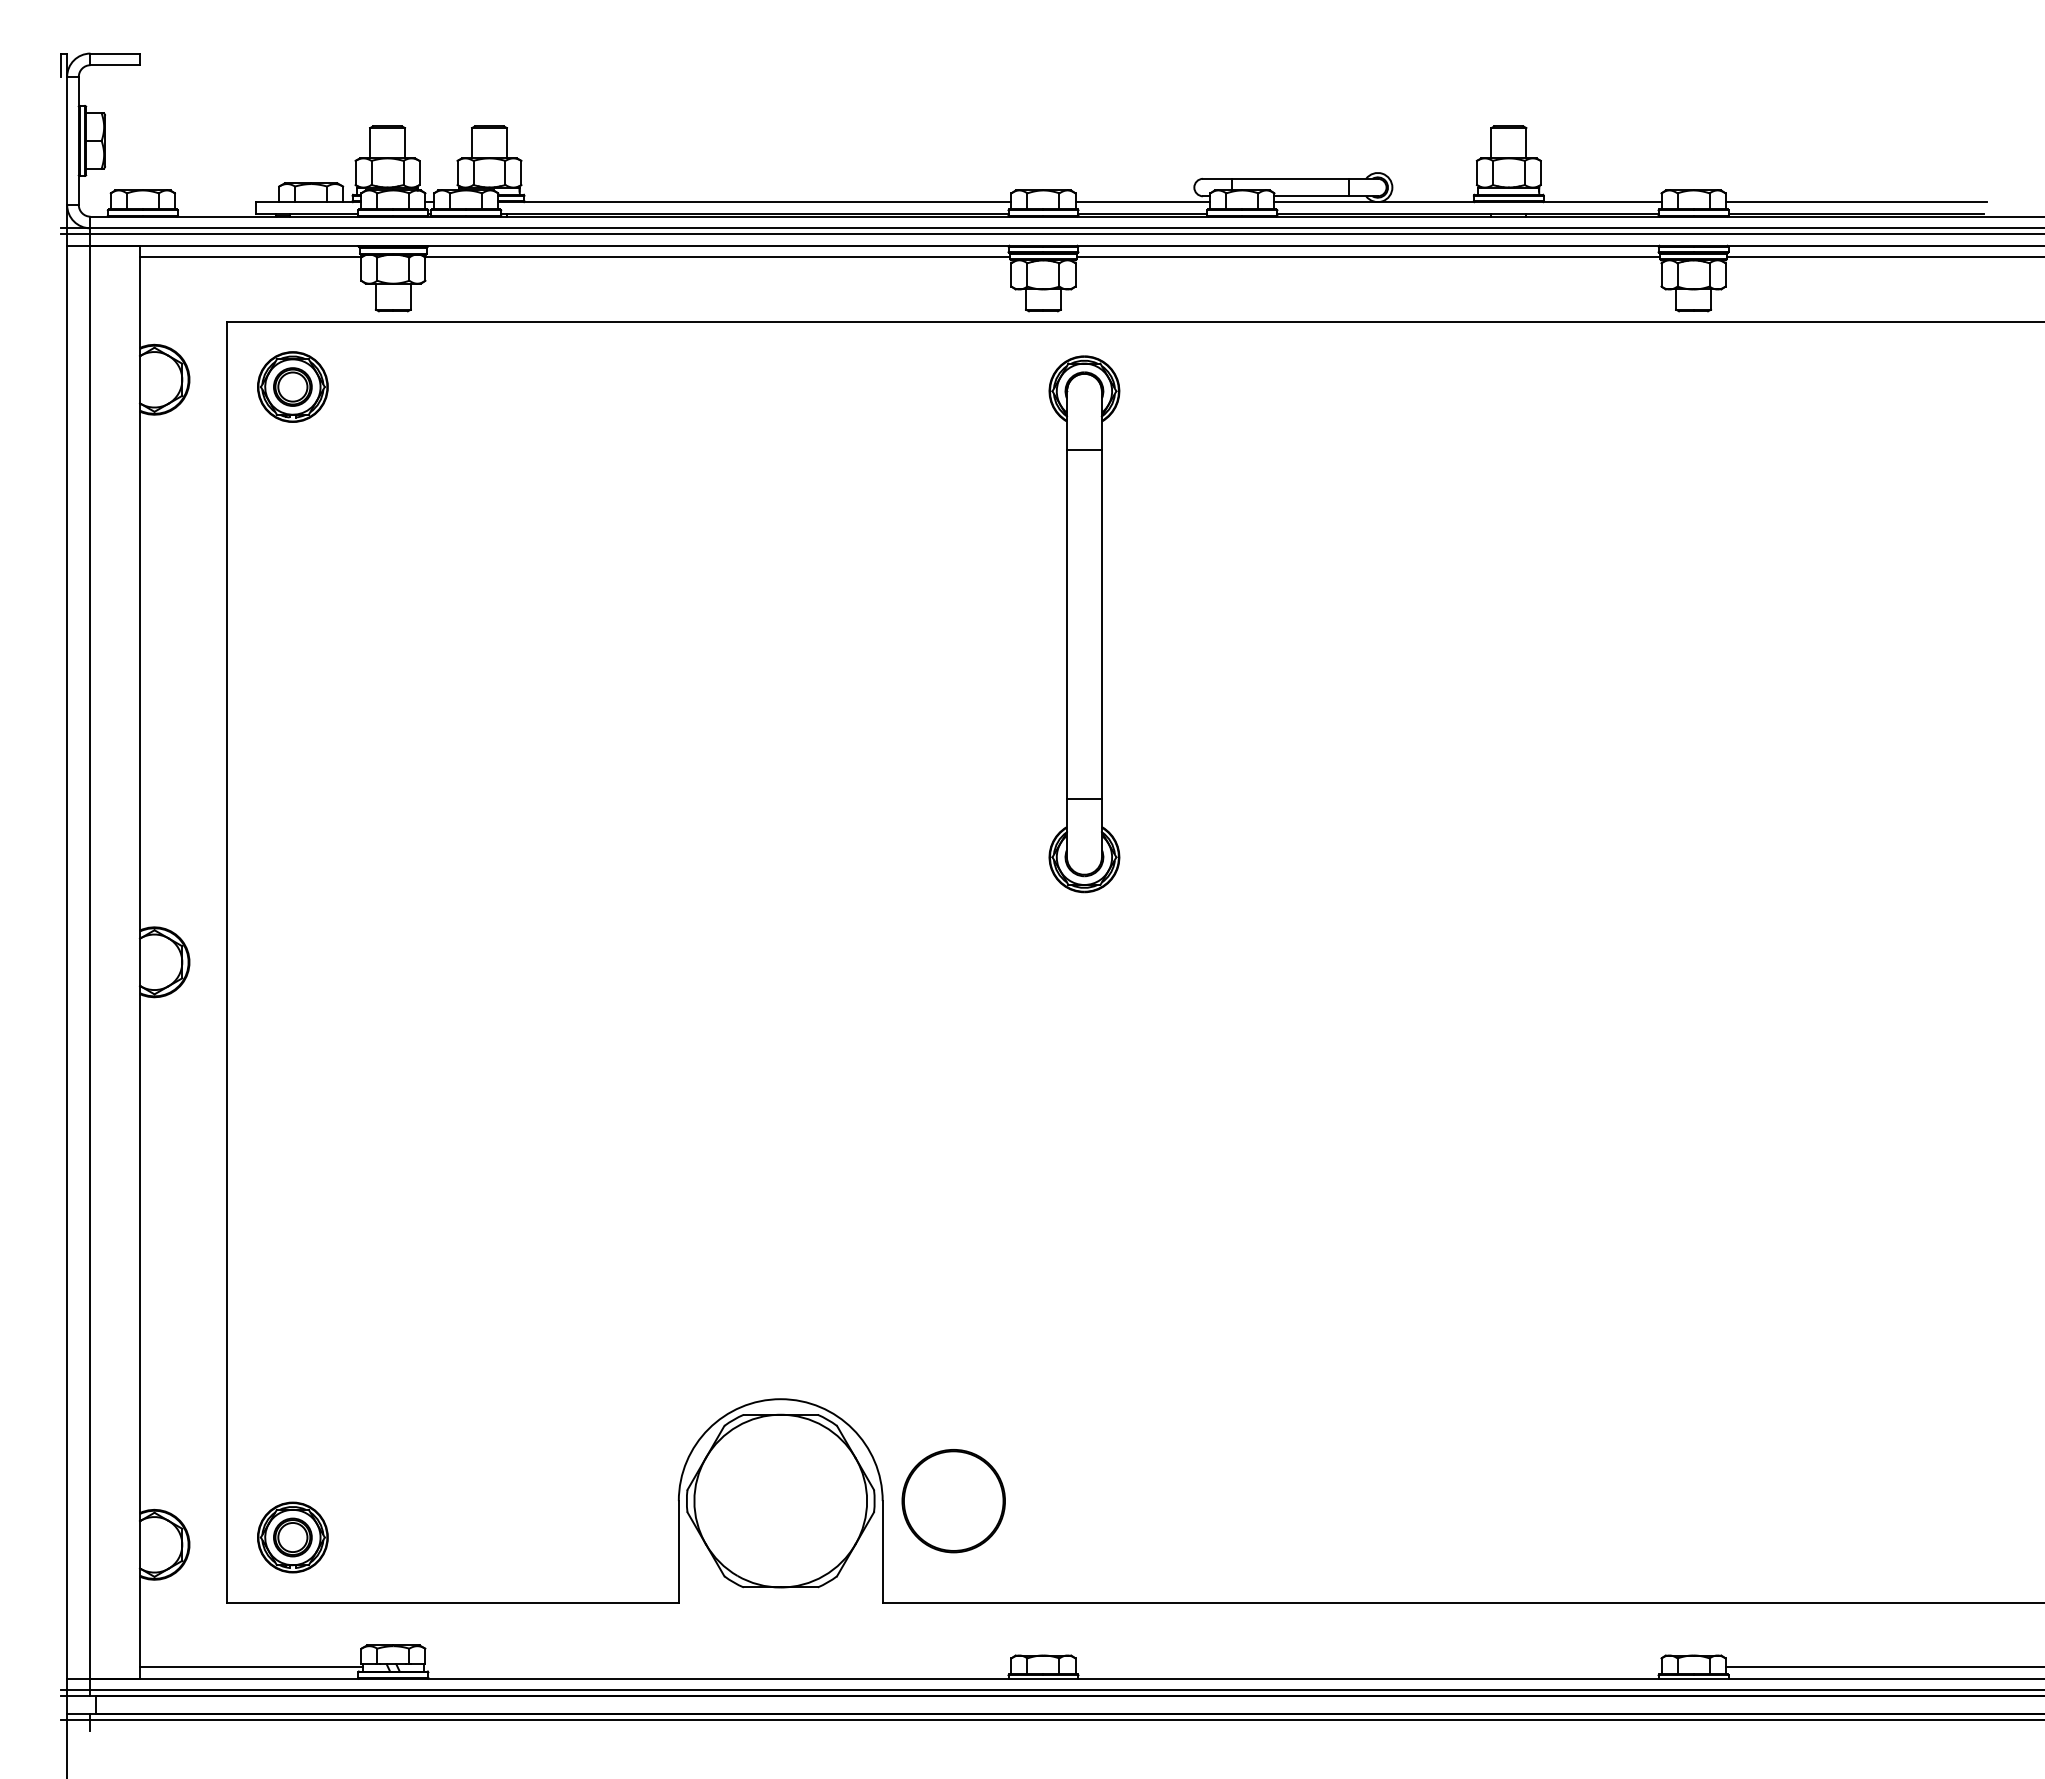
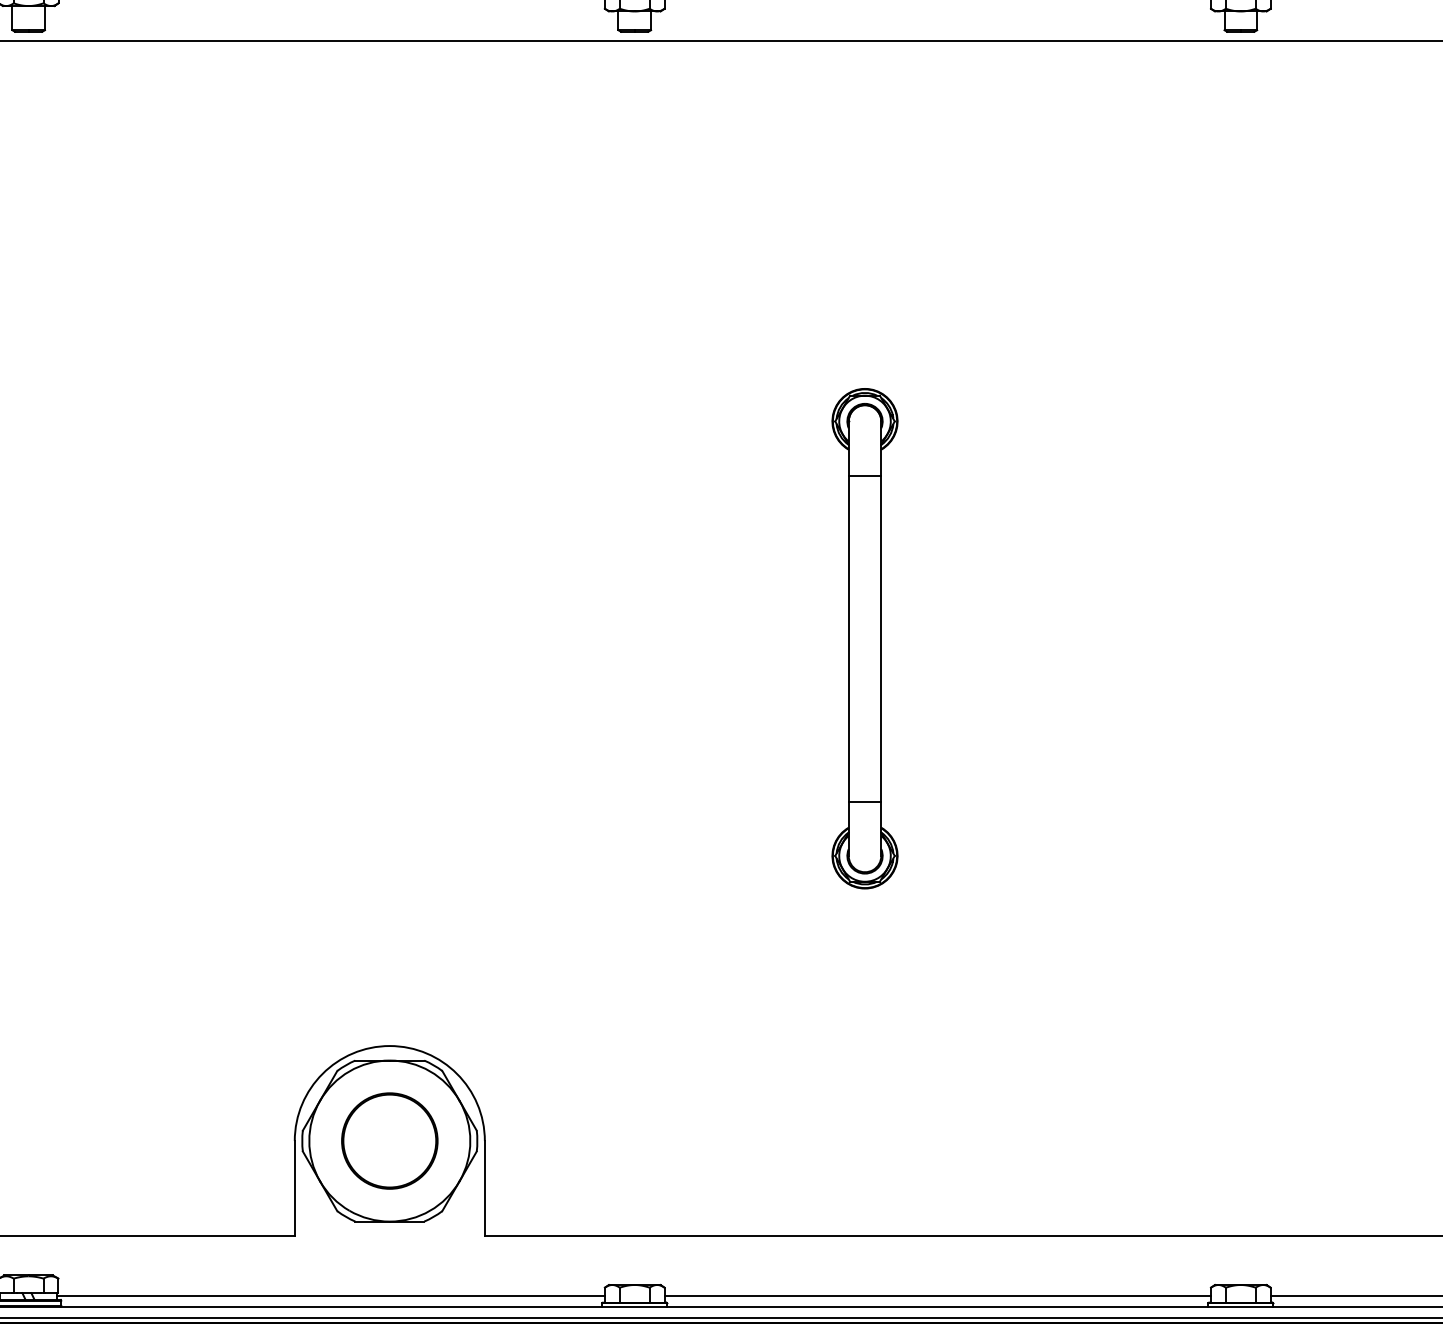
part: (1084, 624) -> (865, 638), moved
part: (953, 1501) -> (389, 1141), moved
line: (717, 1667) -> (330, 1296), added
line: (1368, 1667) -> (937, 1296), added

